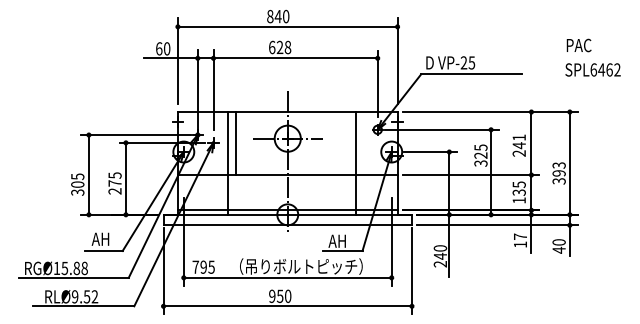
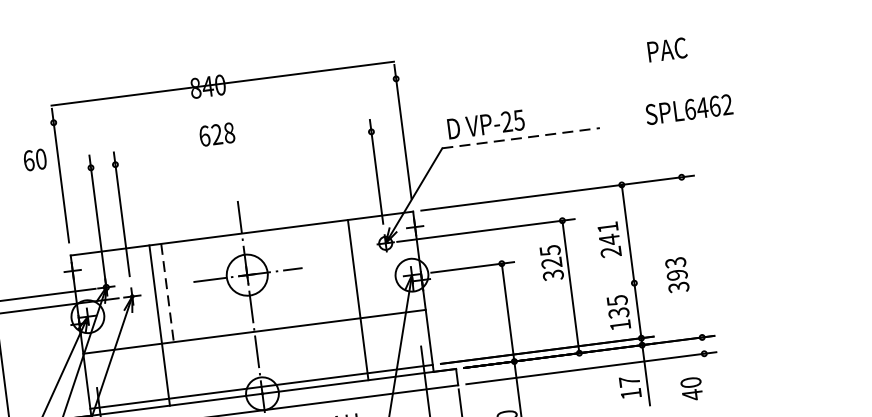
line: (287, 26) -> (222, 83), moved
text: (578, 45) -> (666, 50), moved
line: (260, 58) -> (188, 155), removed
text: (592, 69) -> (688, 109), moved
line: (471, 74) -> (520, 138), solid -> dashed
line: (235, 143) -> (166, 293), solid -> dashed
line: (470, 175) -> (539, 296), removed
line: (569, 183) -> (695, 288), removed

